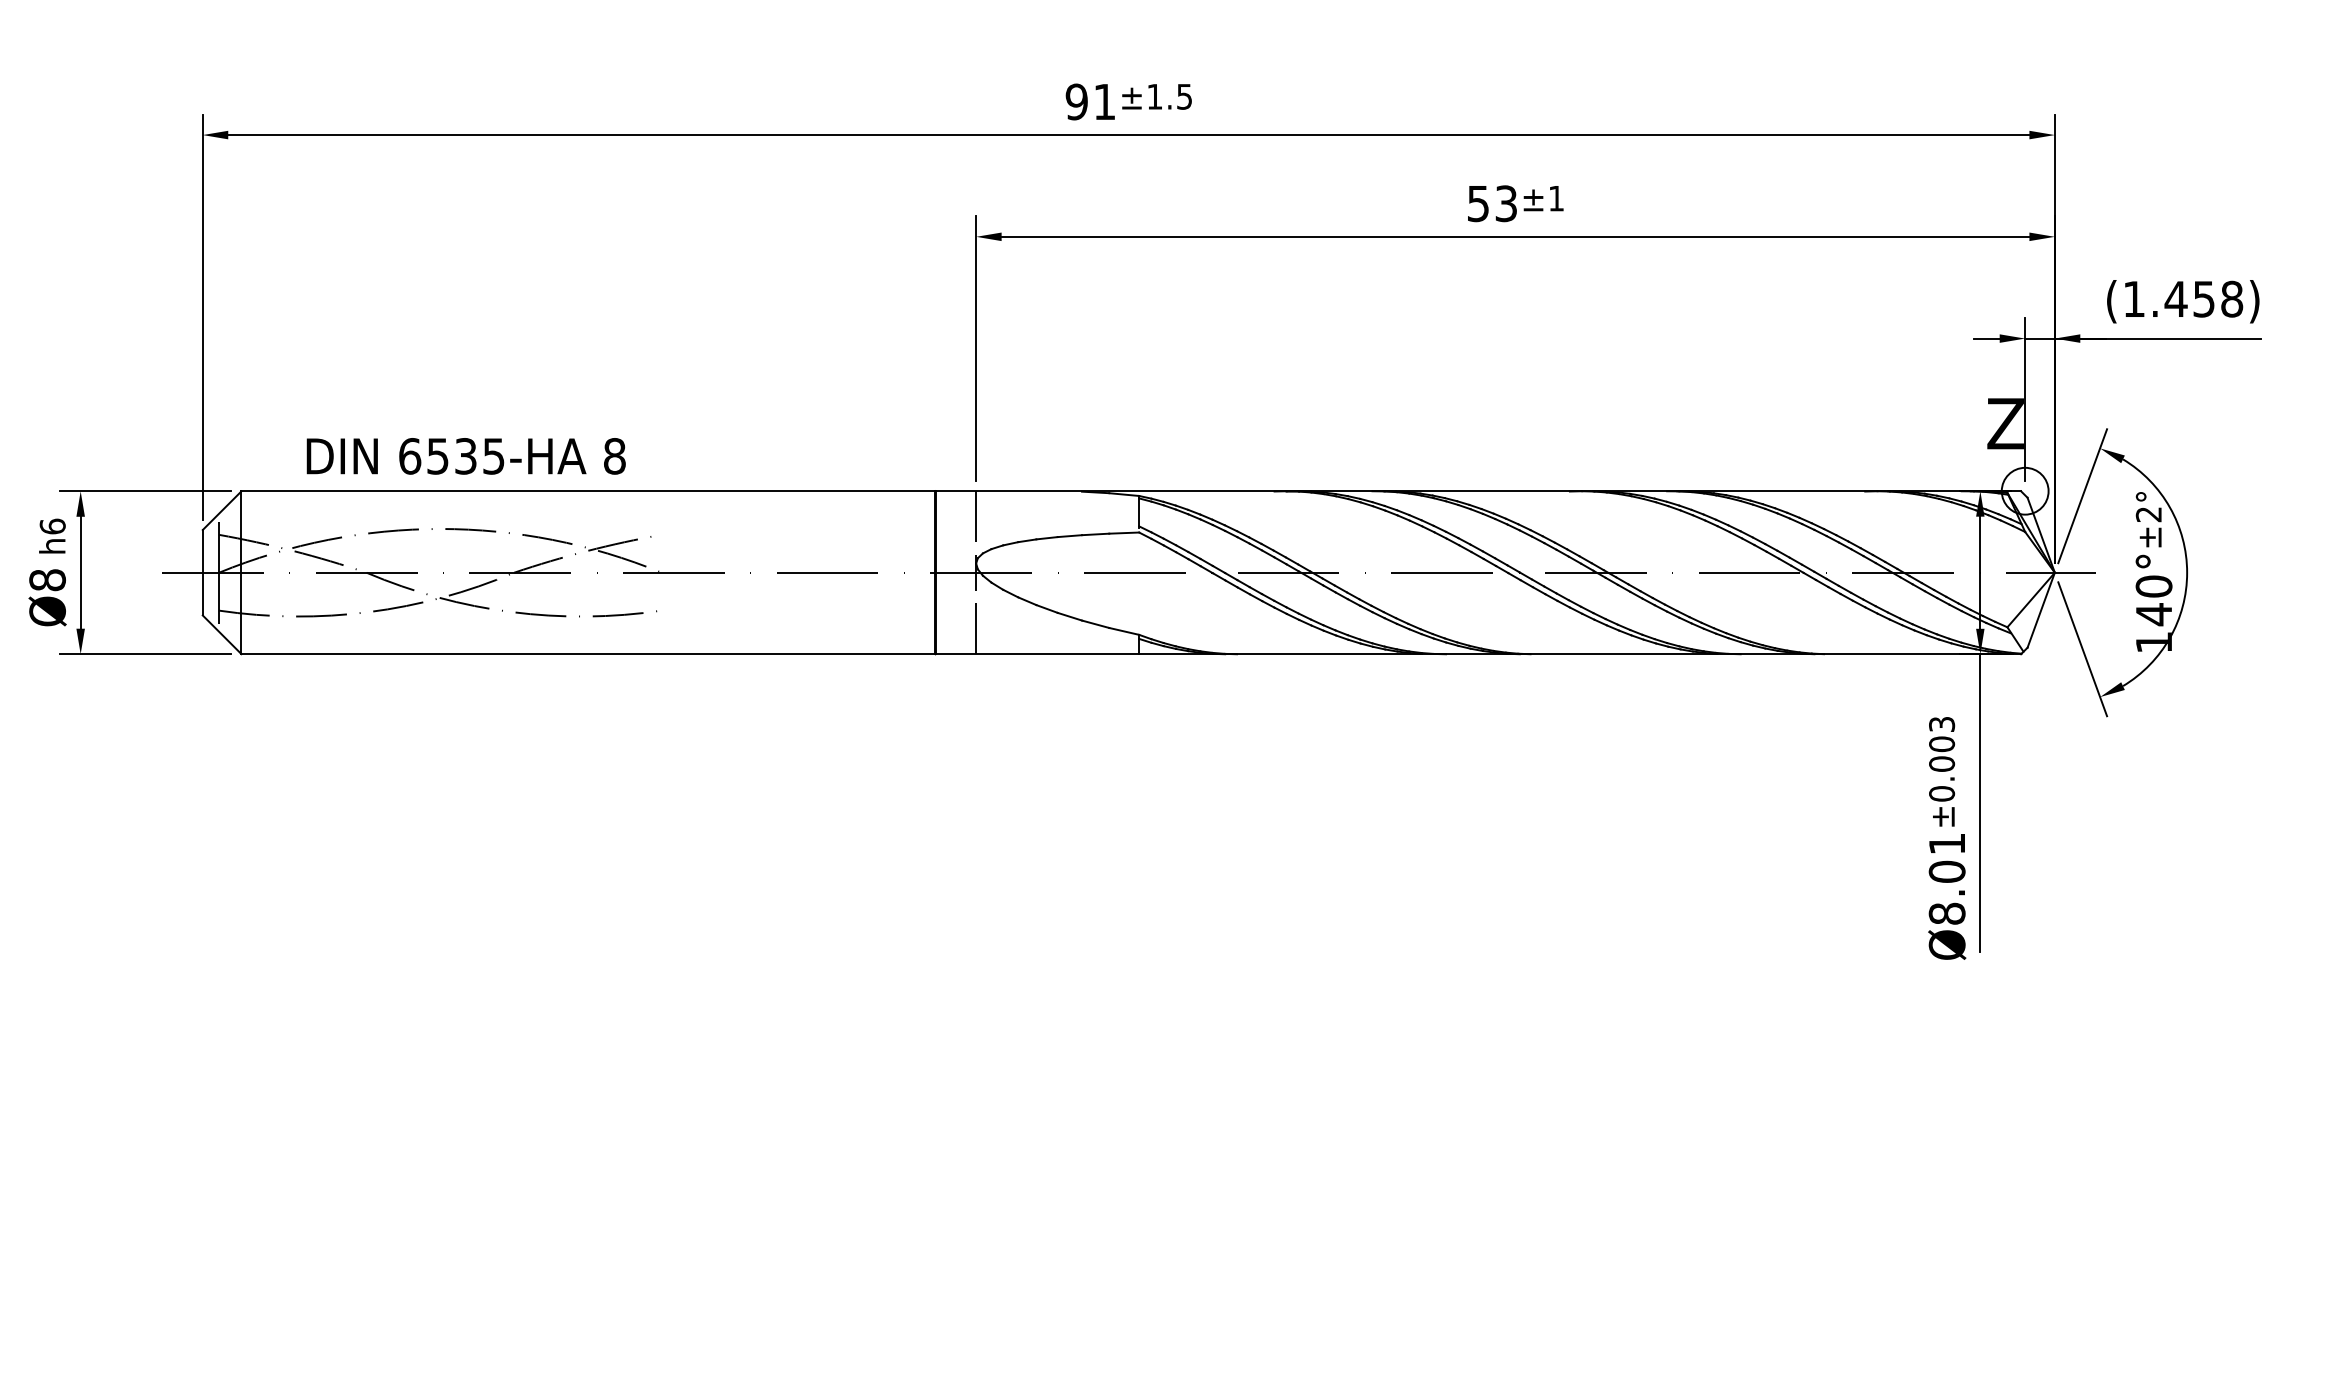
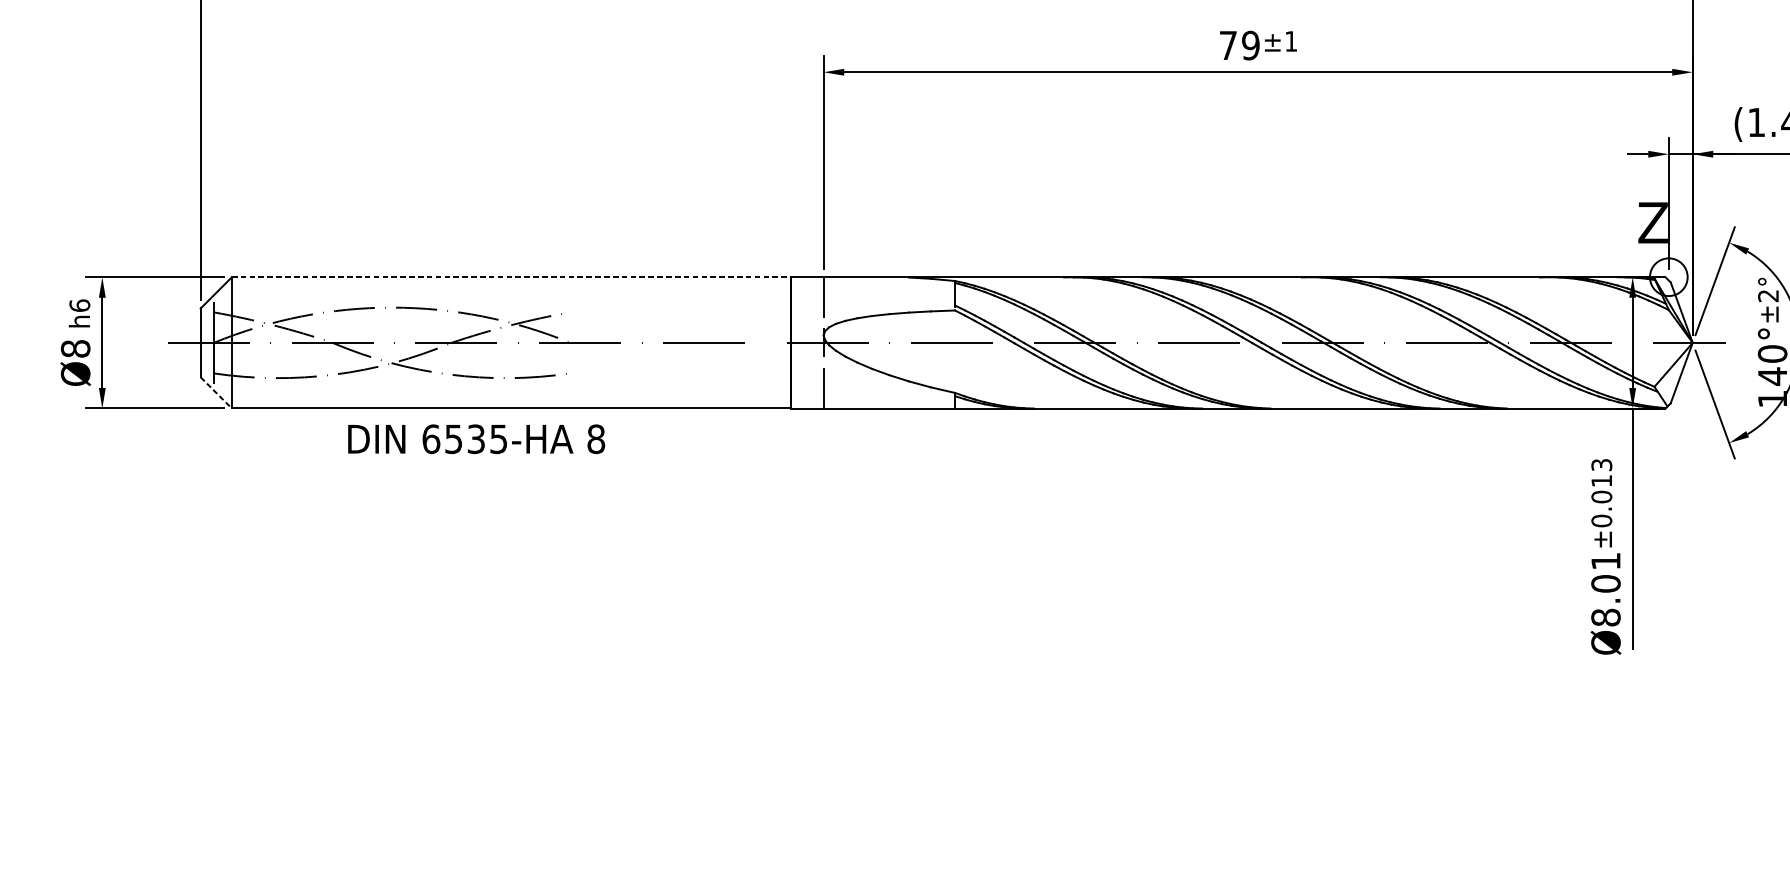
text: (1492, 203) -> (1239, 45), 53 -> 79
text: (465, 456) -> (475, 439), moved
line: (588, 491) -> (511, 277), solid -> dashed
line: (222, 635) -> (216, 393), solid -> dashed
text: (1942, 744) -> (1602, 481), ±0.003 -> ±0.013

